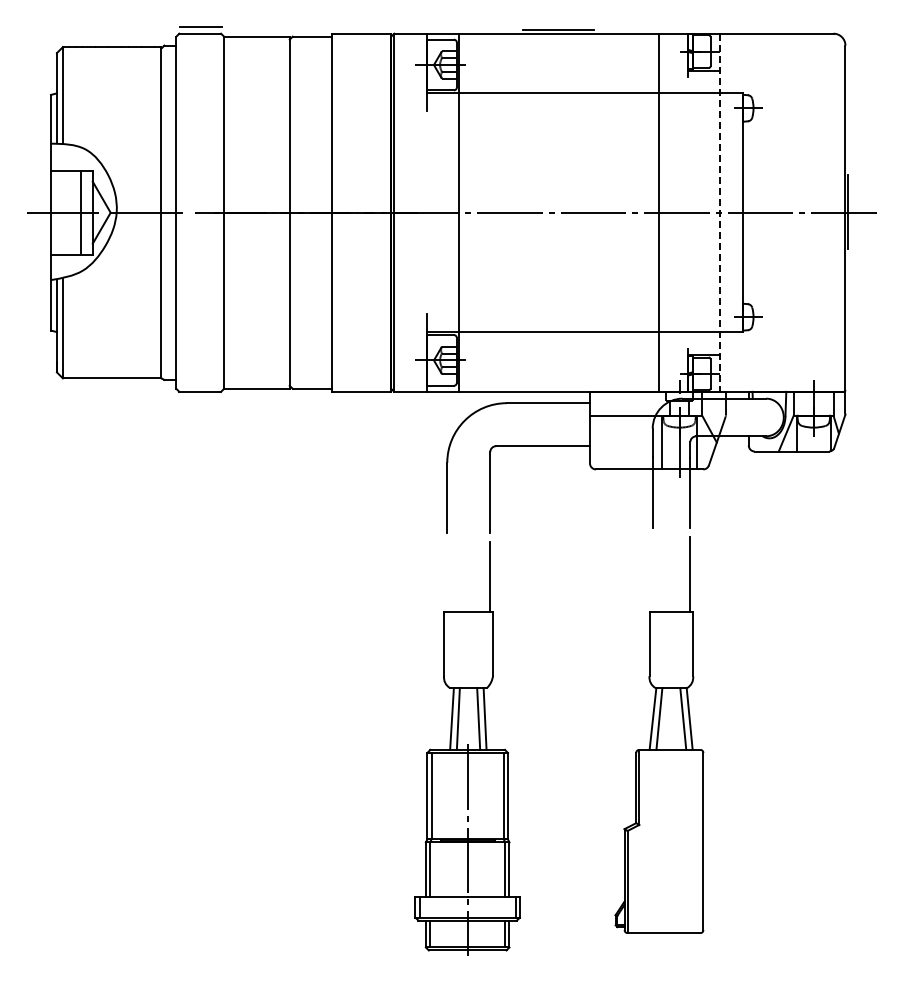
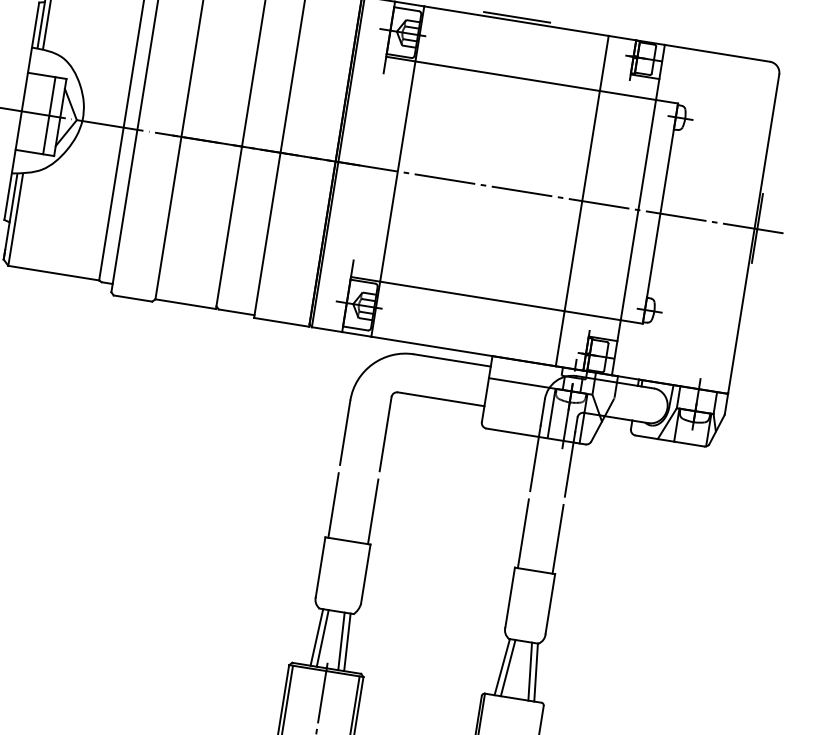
line: (719, 213) -> (638, 210), dashed -> solid
line: (652, 574) -> (523, 533), added
line: (447, 576) -> (333, 505), added

